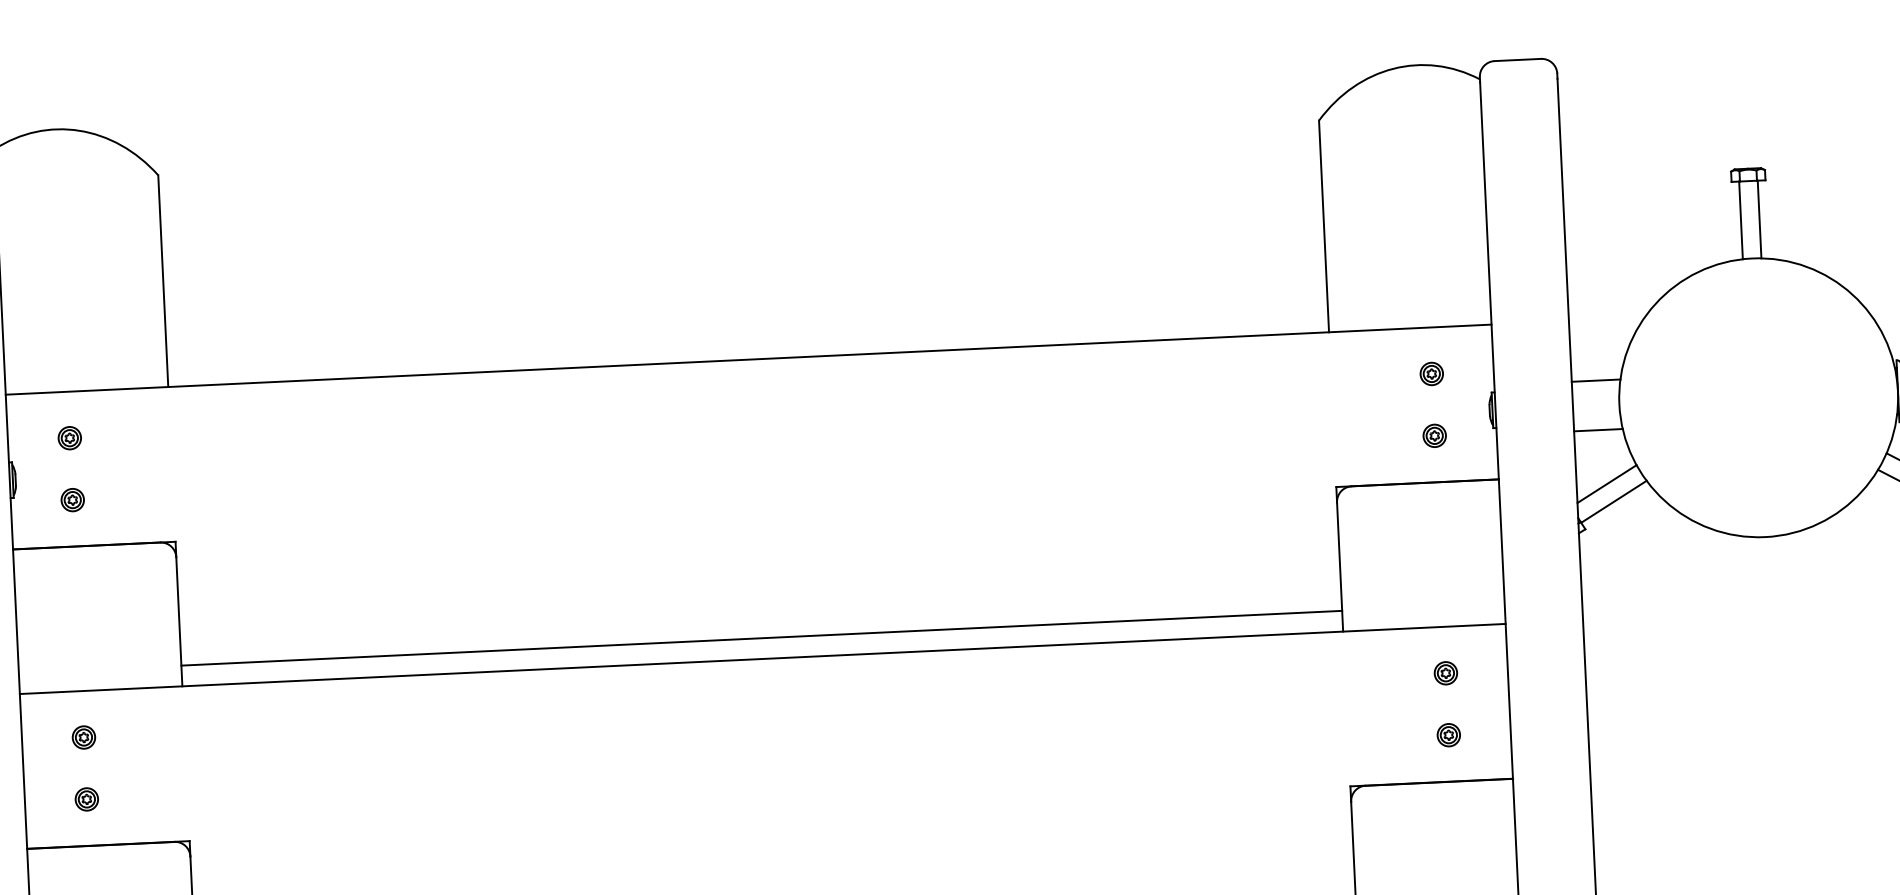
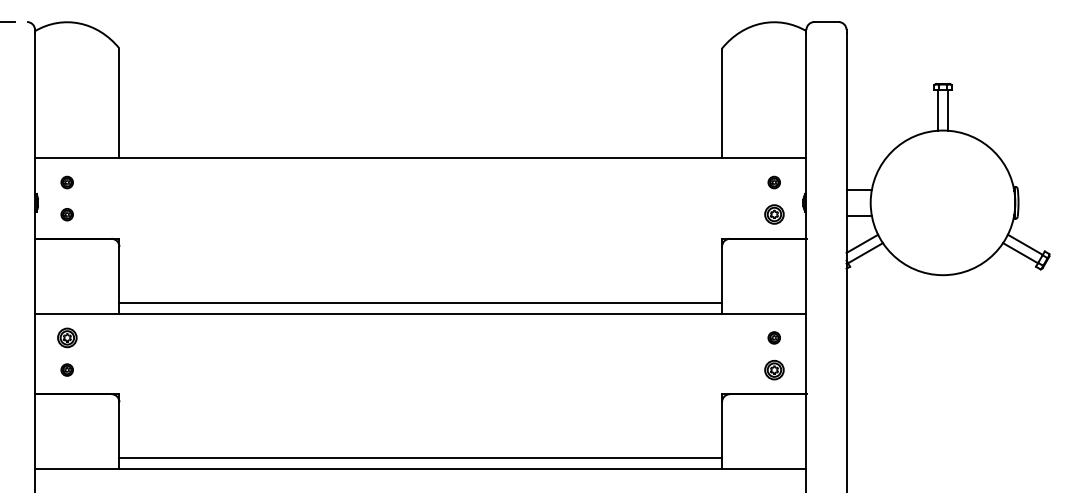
part: (1433, 435) -> (773, 214), size x1.6
part: (1447, 734) -> (773, 369), size x1.6
part: (82, 736) -> (66, 337), size x1.6

